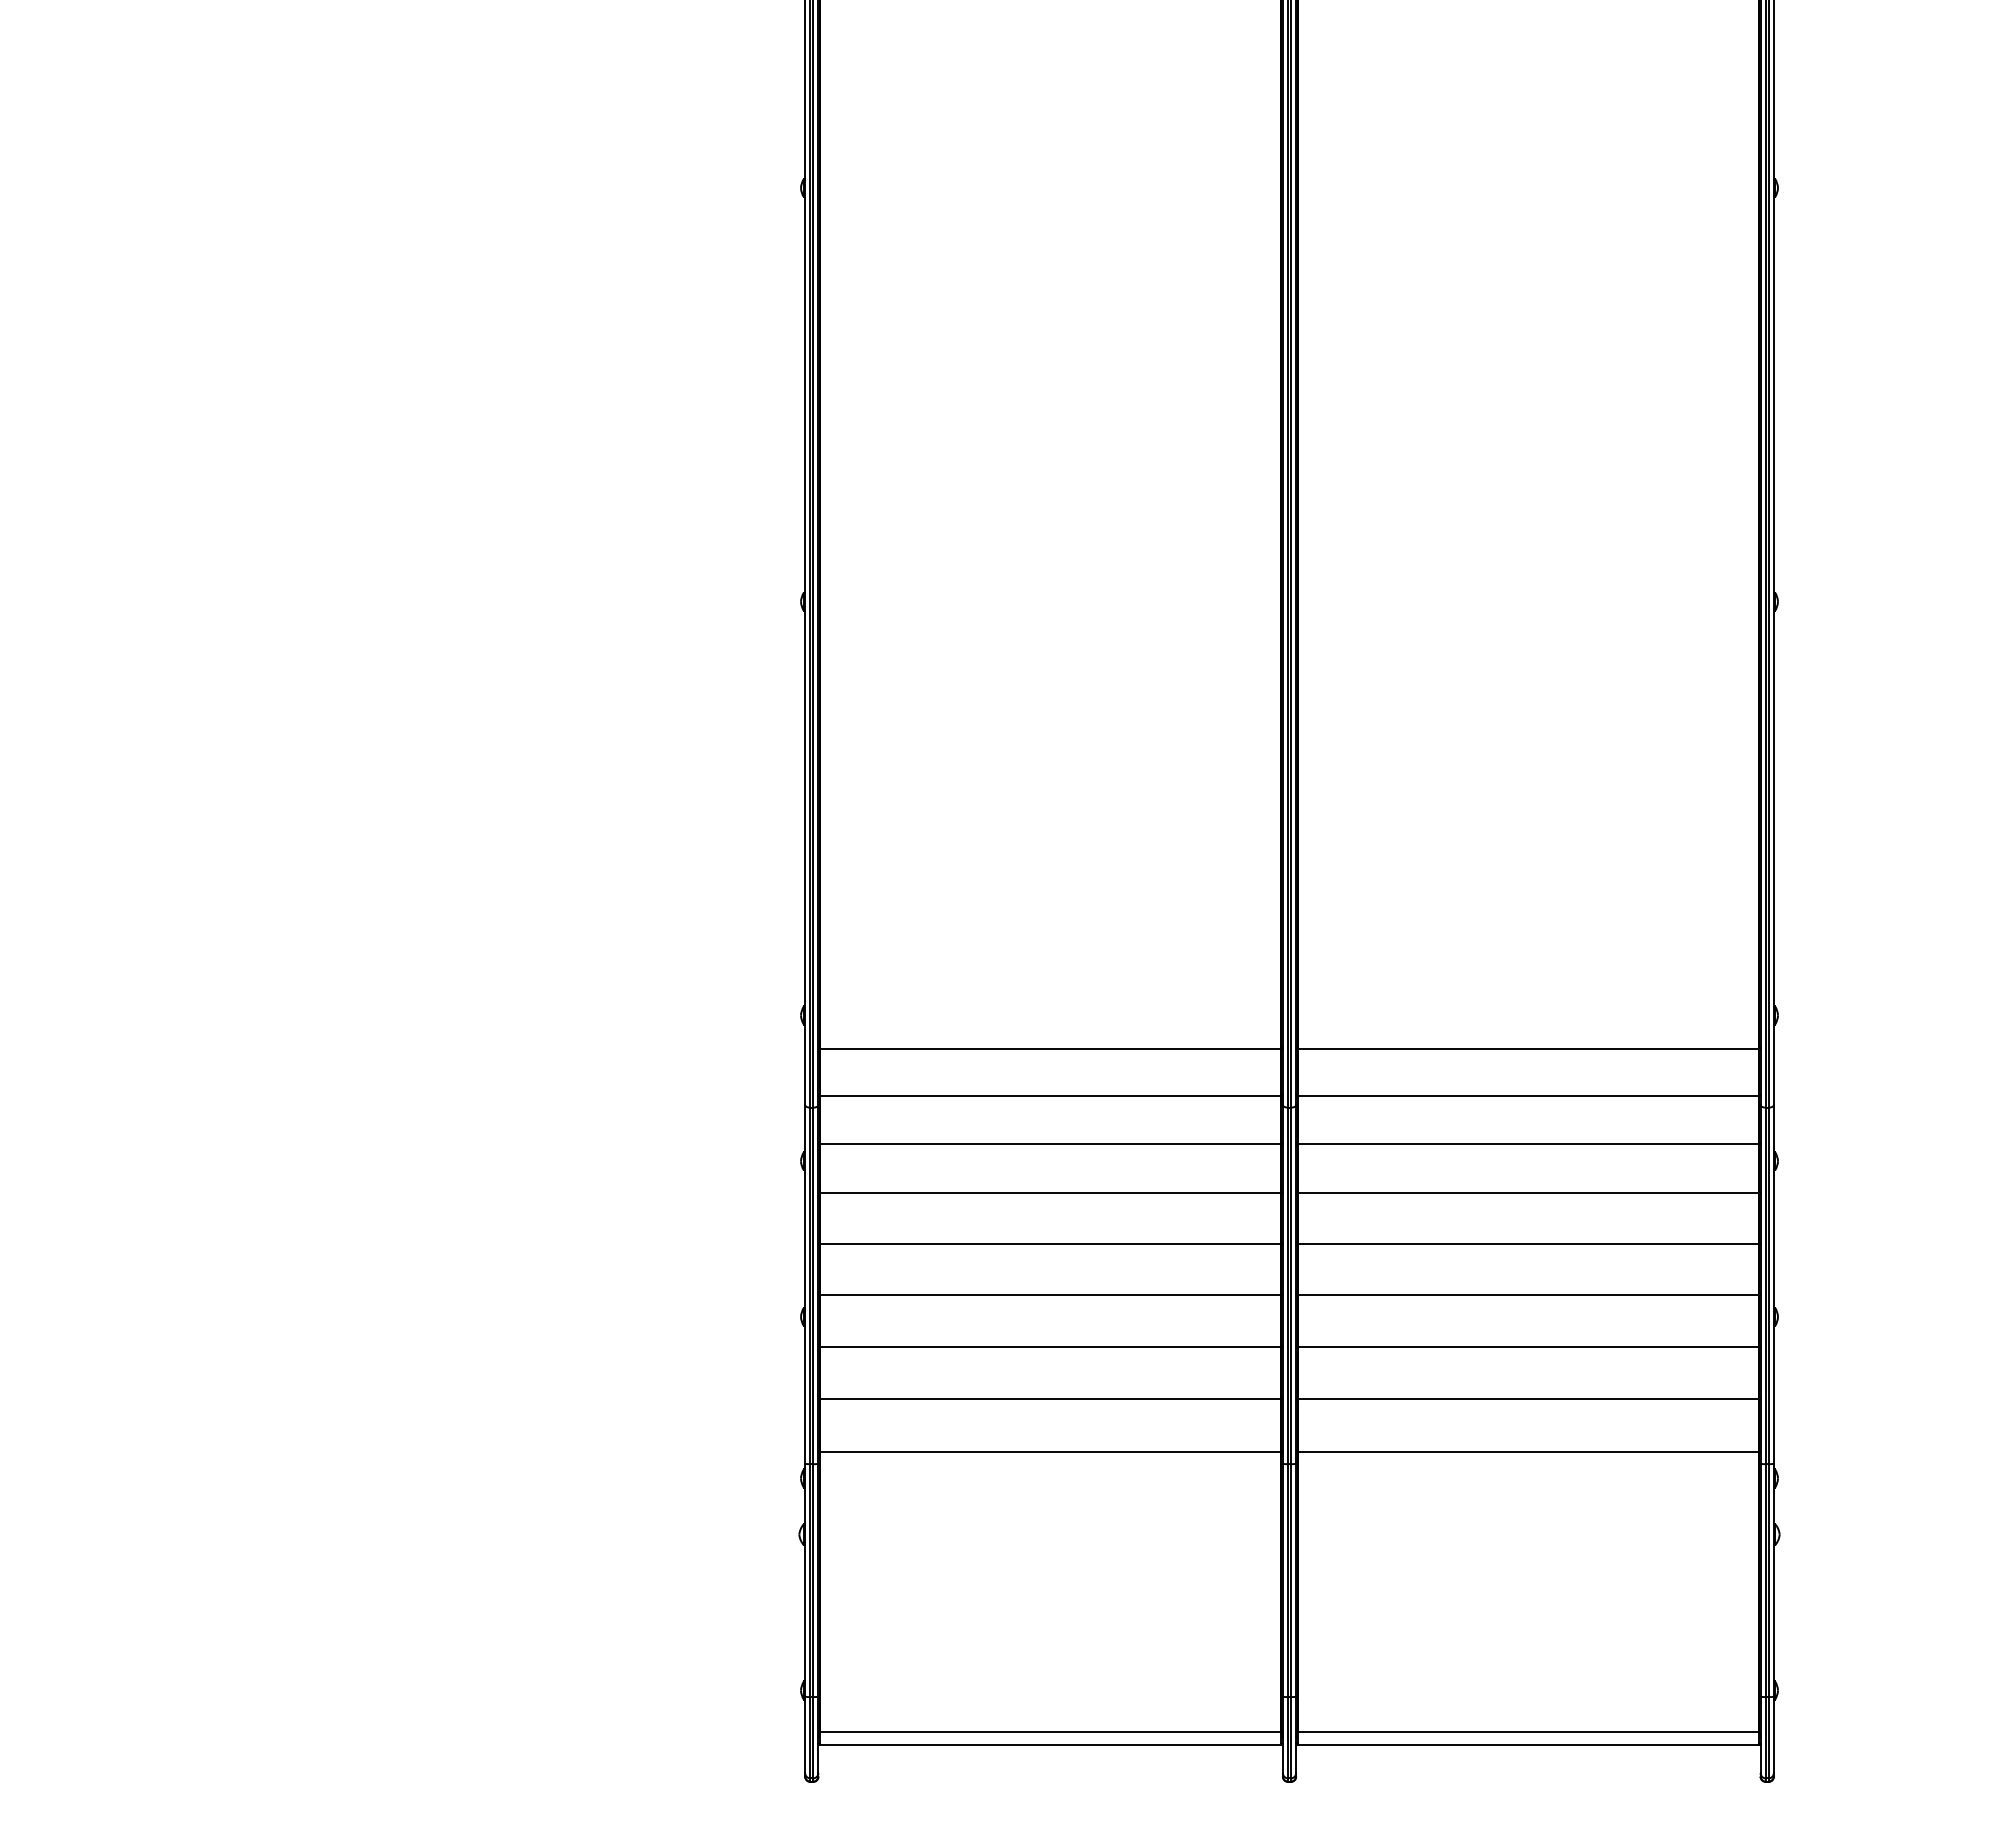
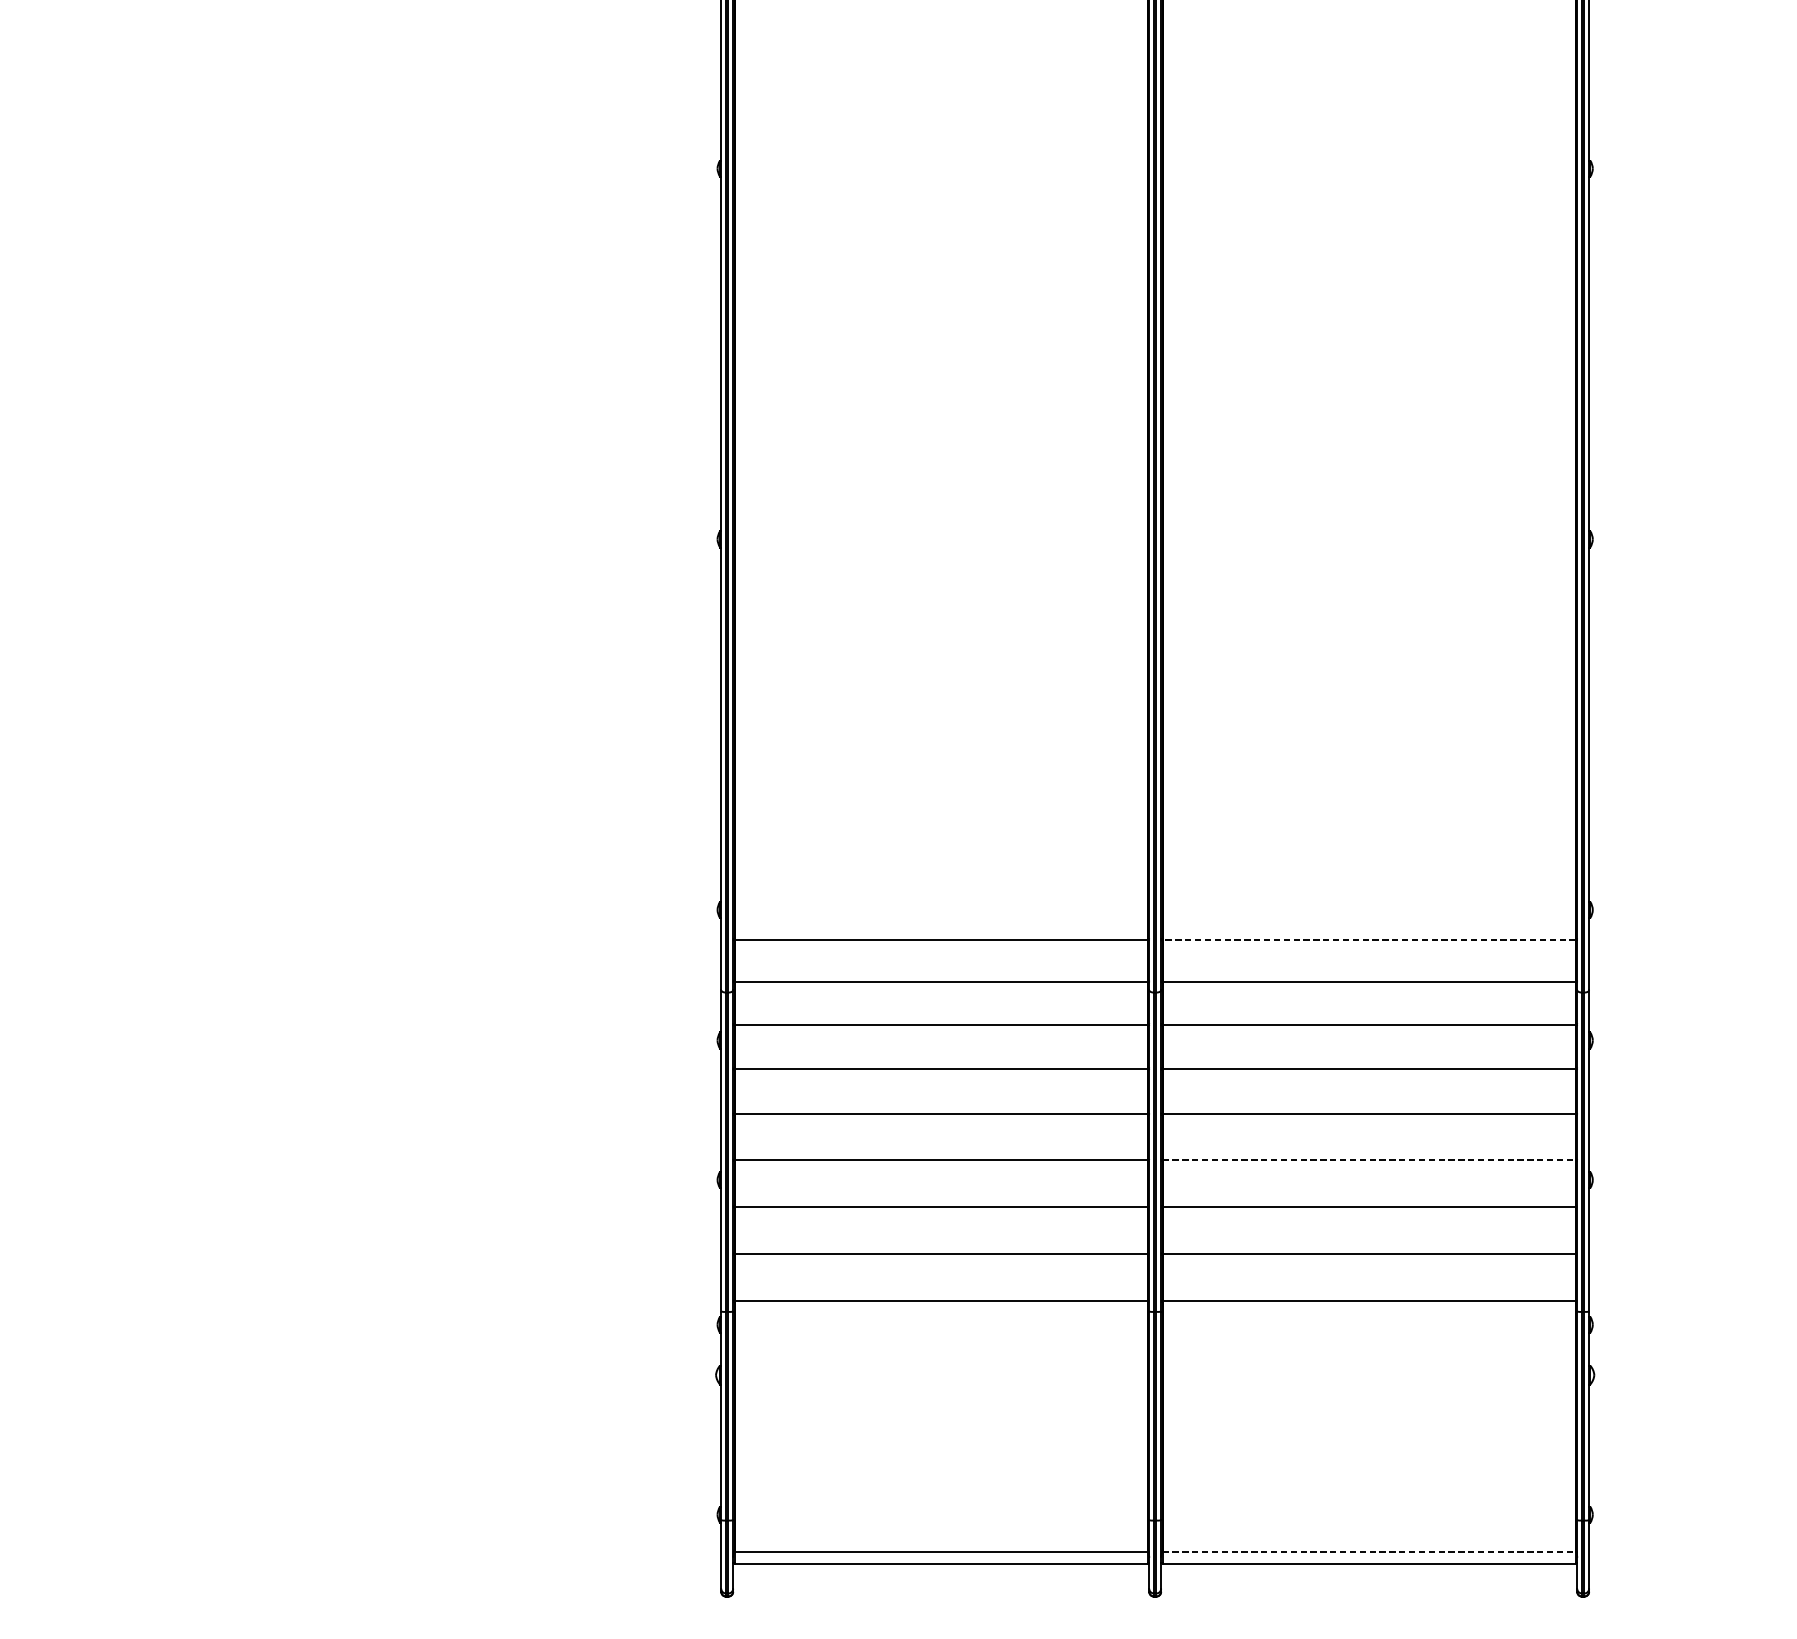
line: (1528, 1049) -> (1369, 940), solid -> dashed
line: (1528, 1294) -> (1369, 1159), solid -> dashed
line: (1528, 1731) -> (1369, 1551), solid -> dashed

